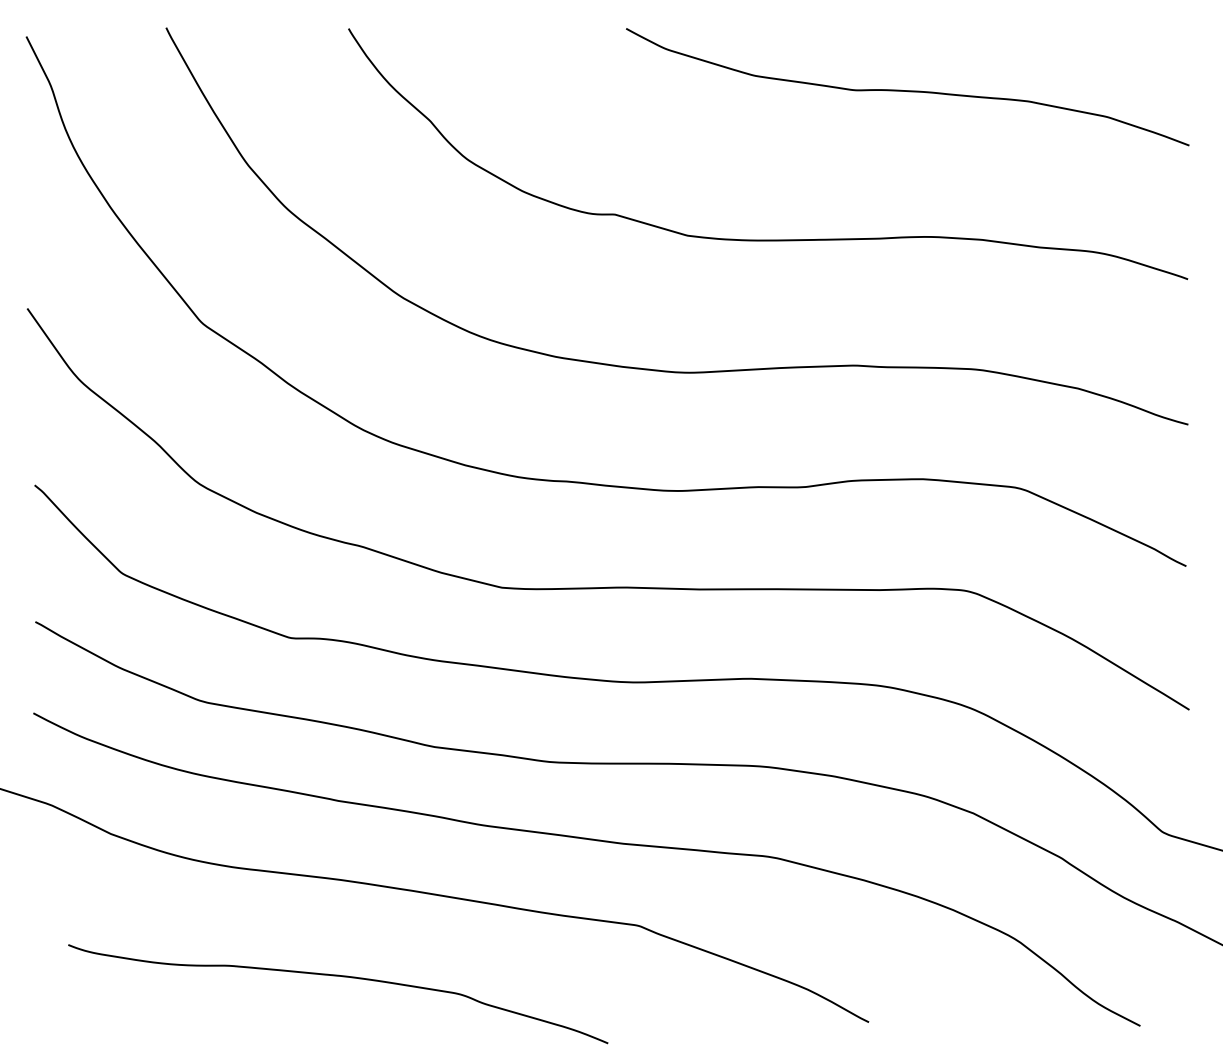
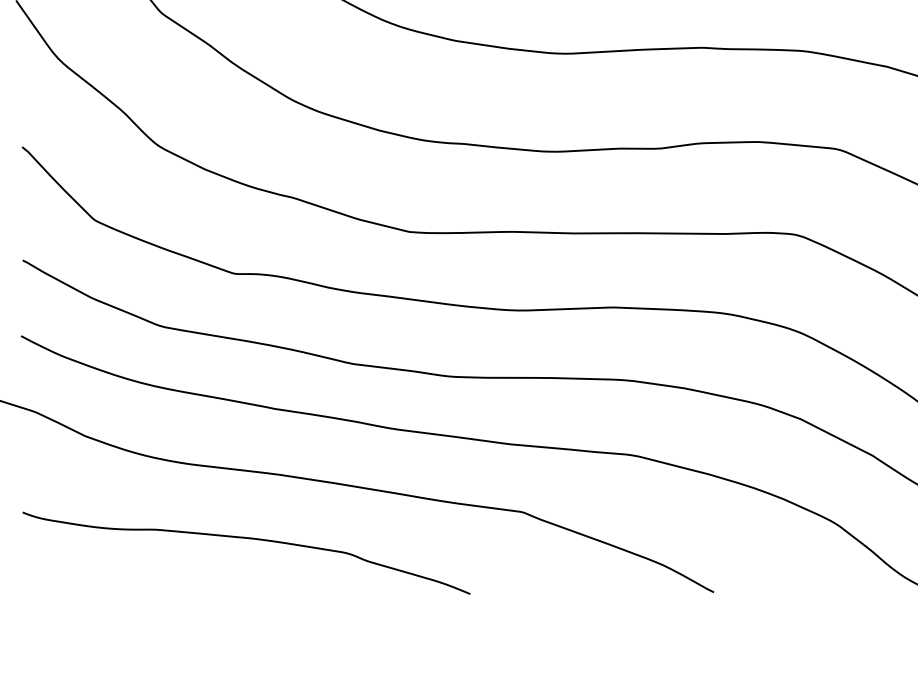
curve: (342, 977) -> (250, 539), moved

